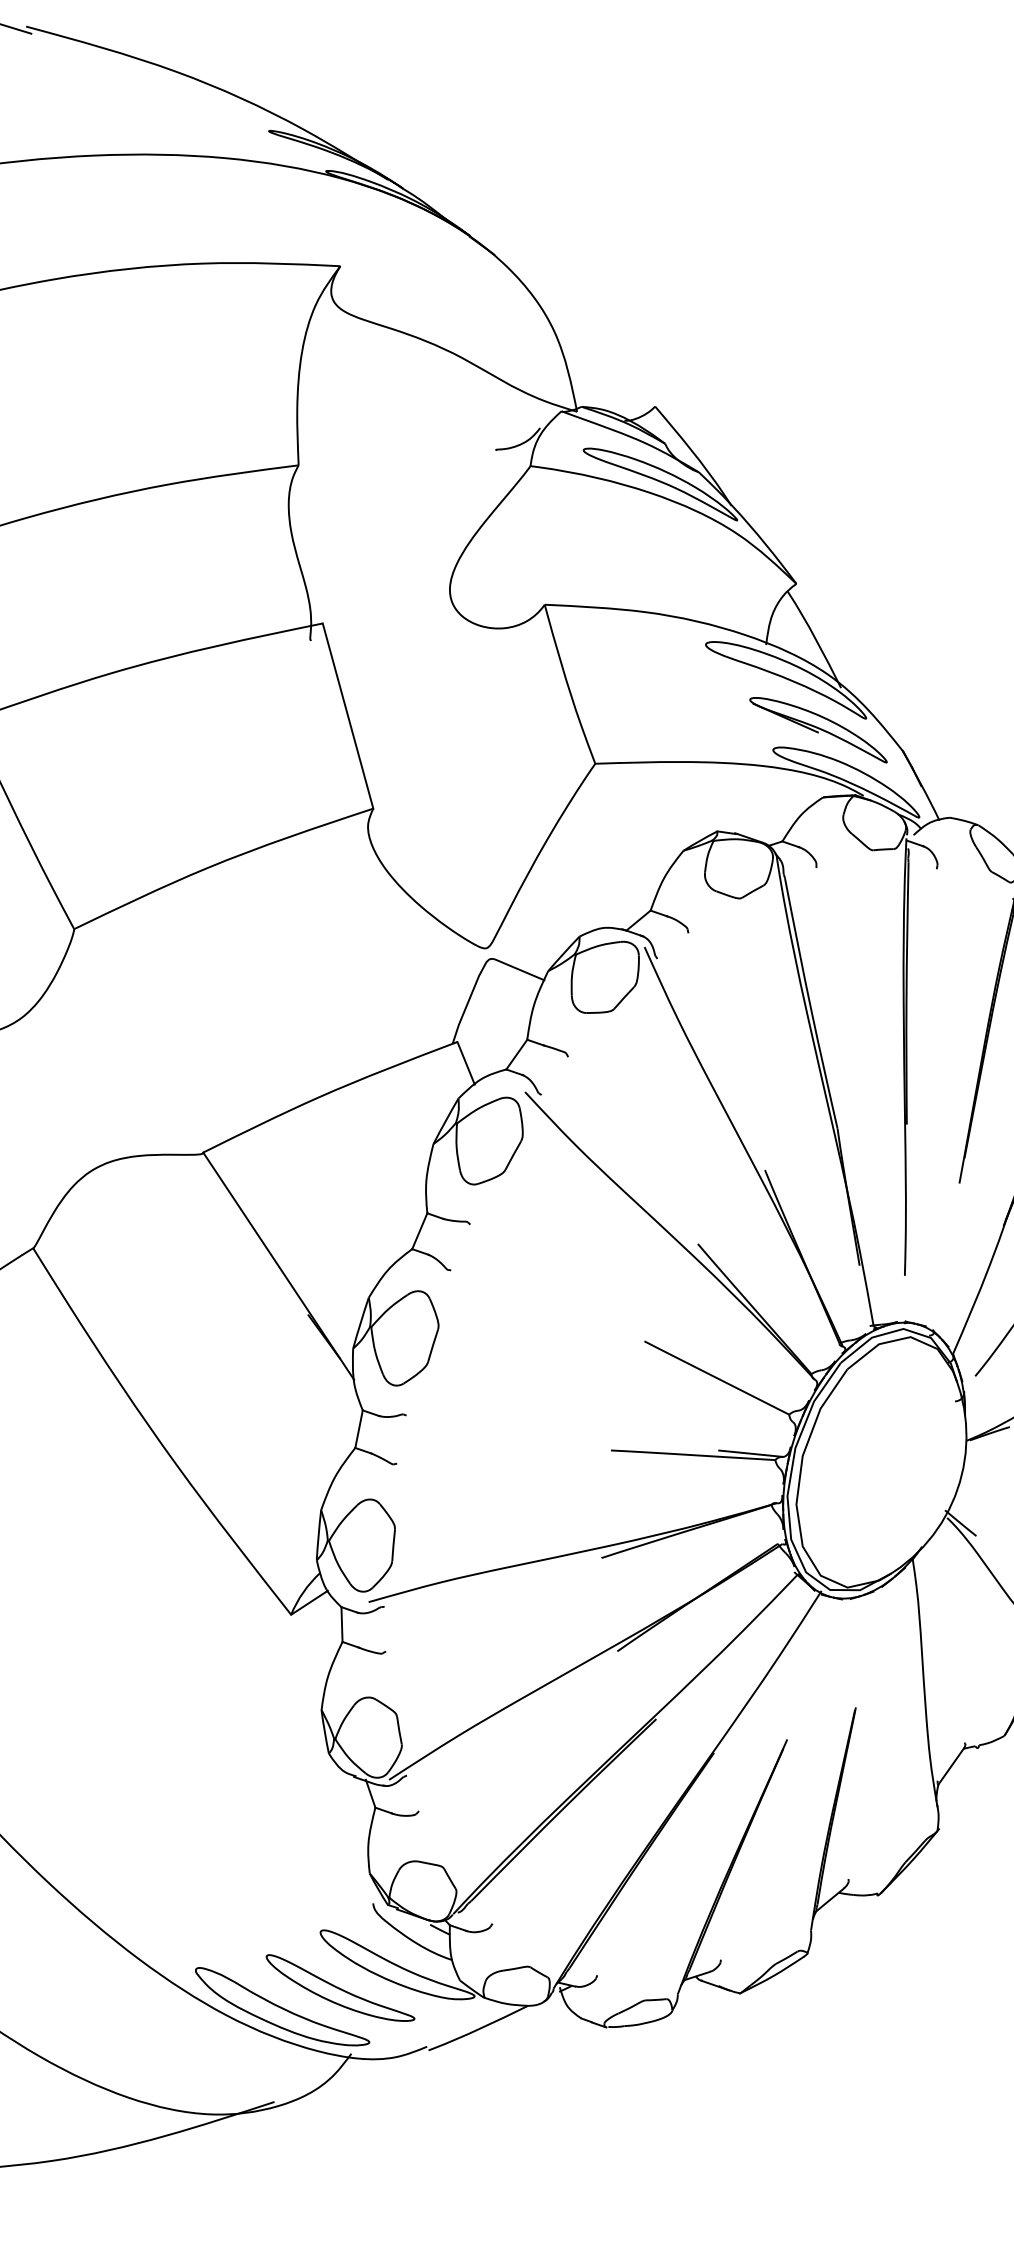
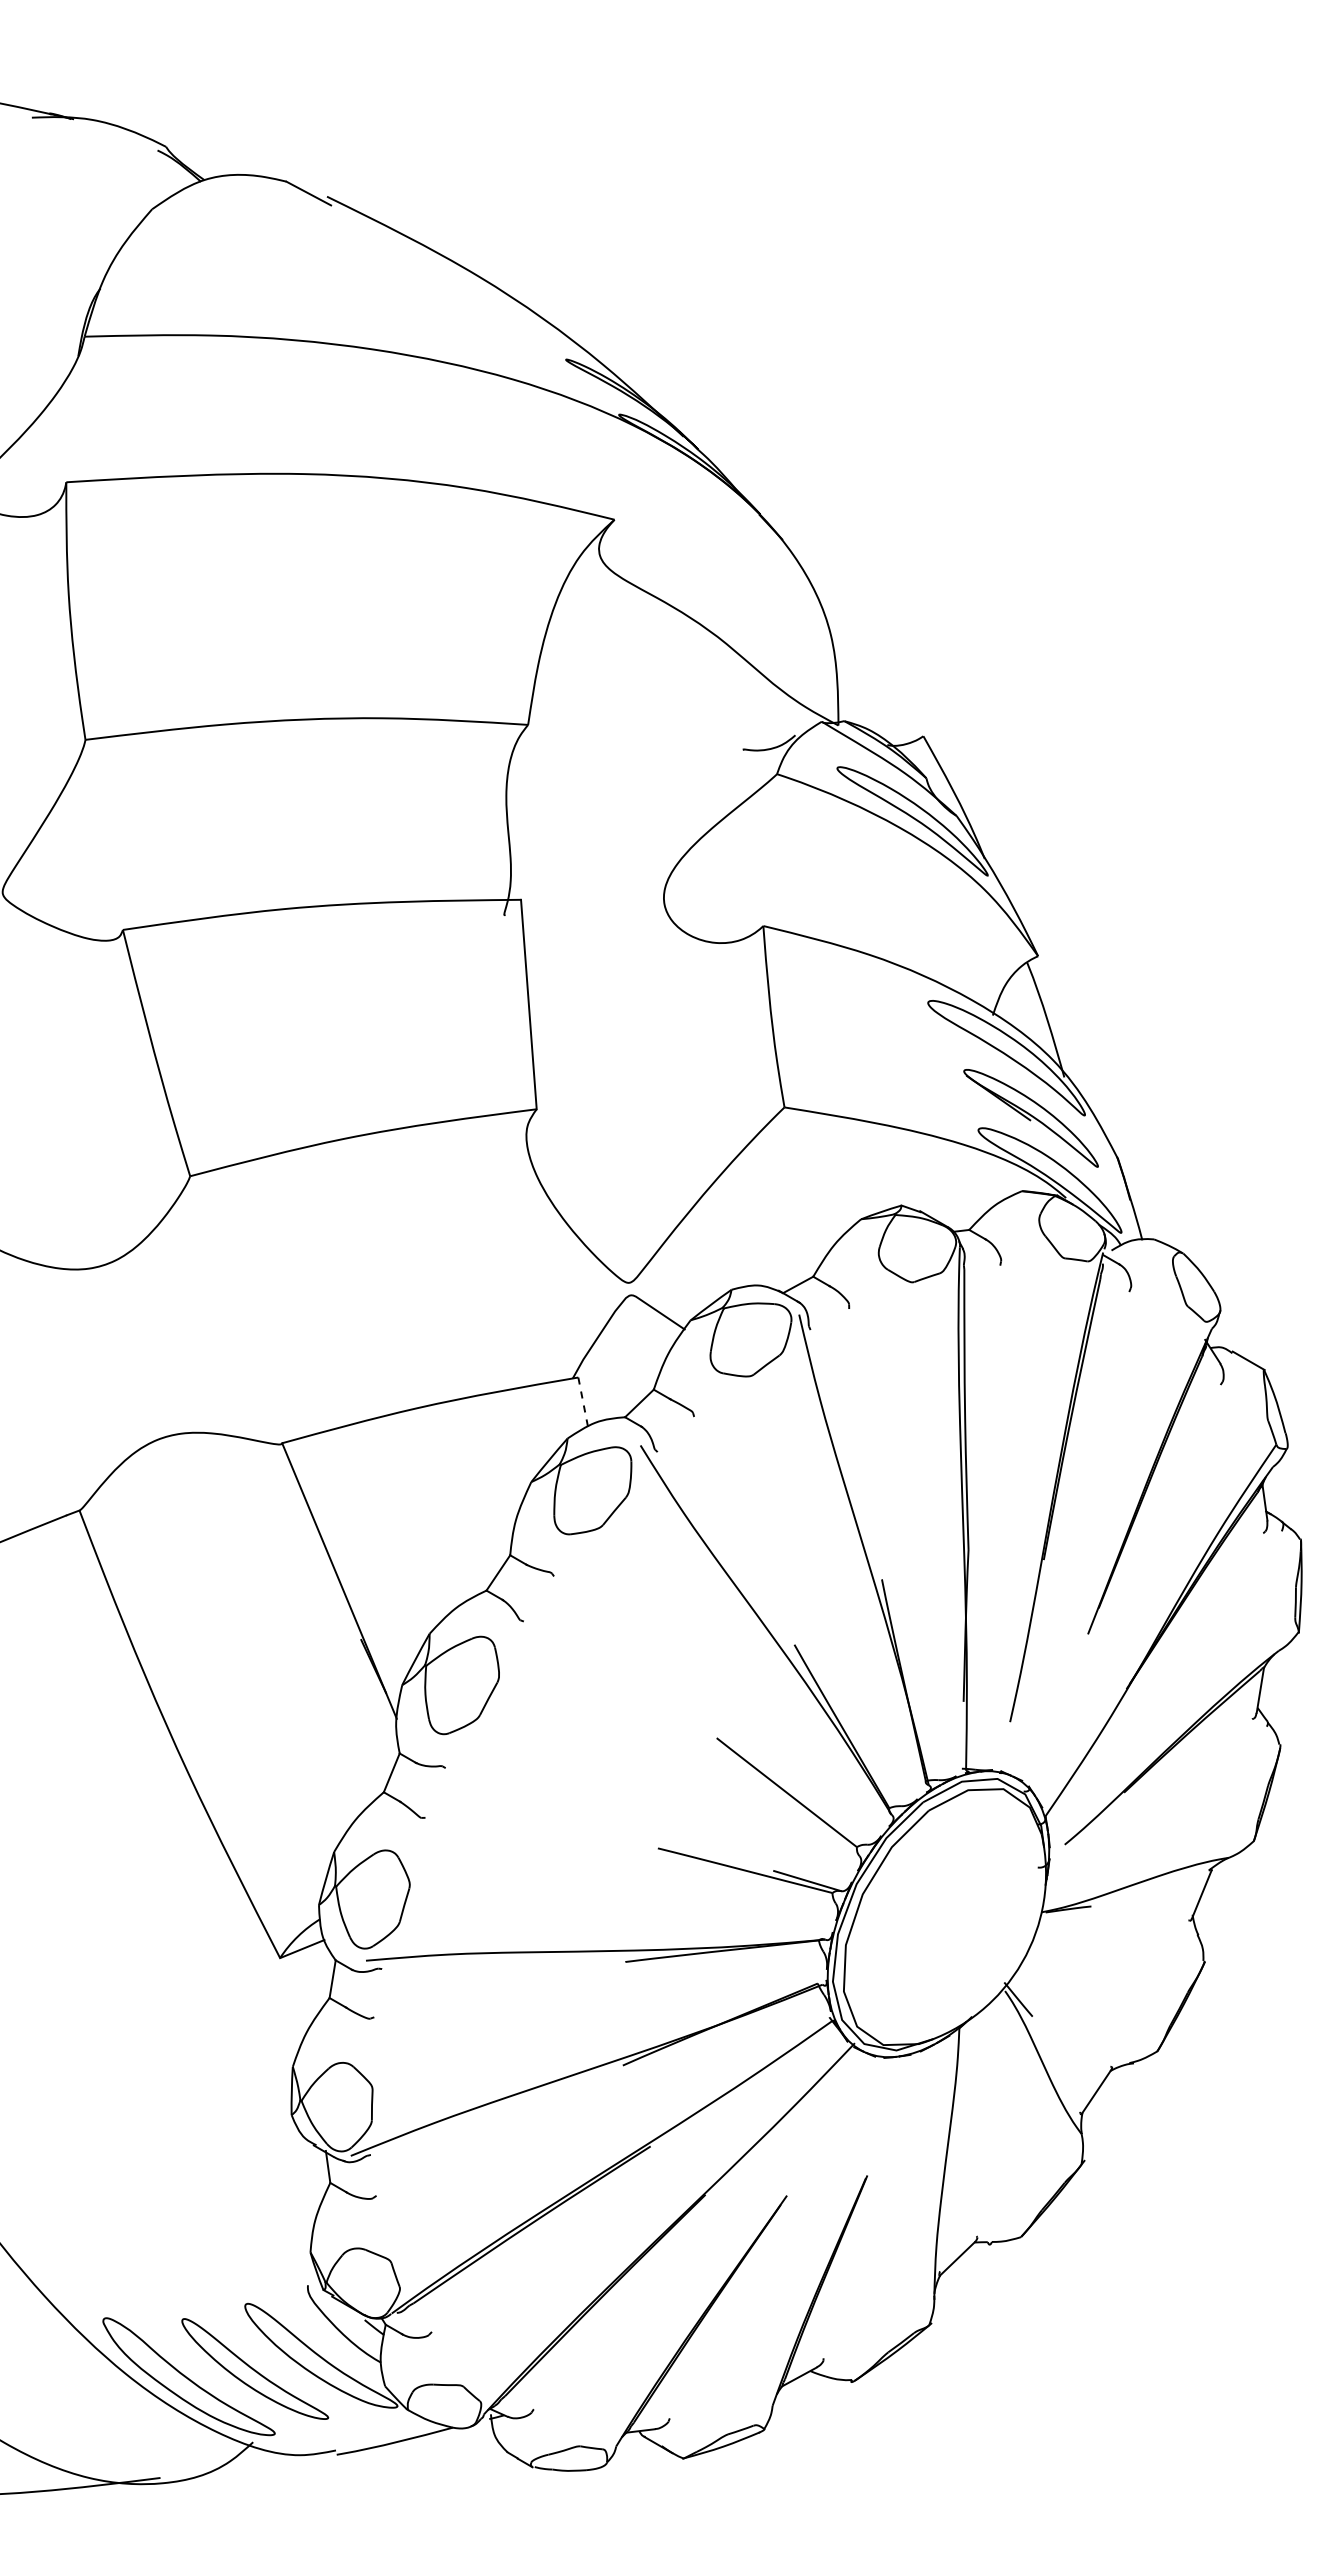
line: (466, 1063) -> (583, 1402), solid -> dashed

